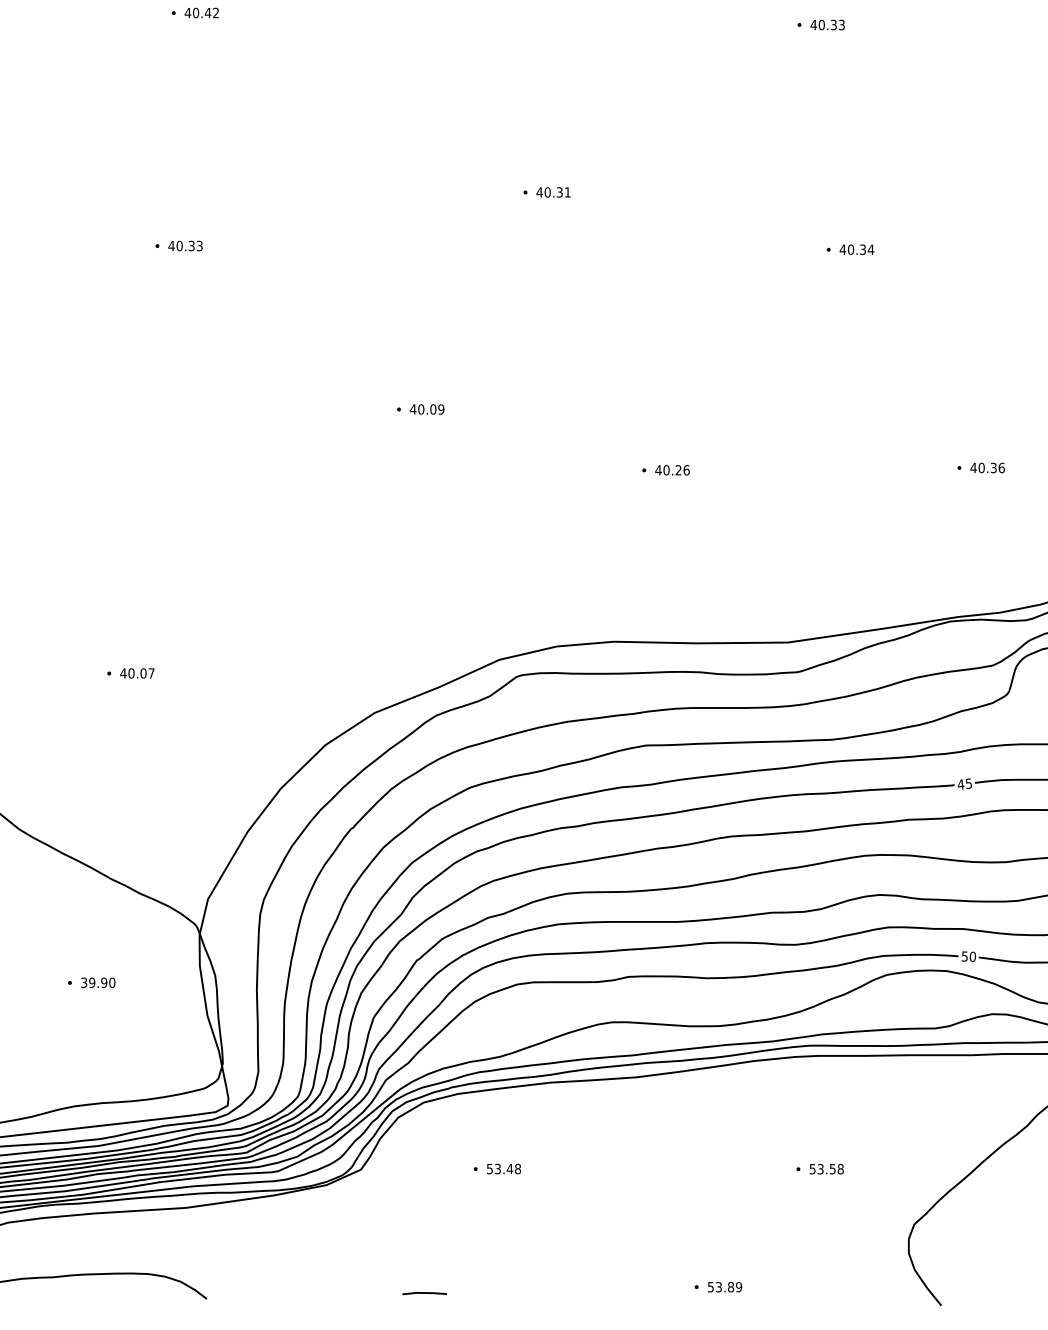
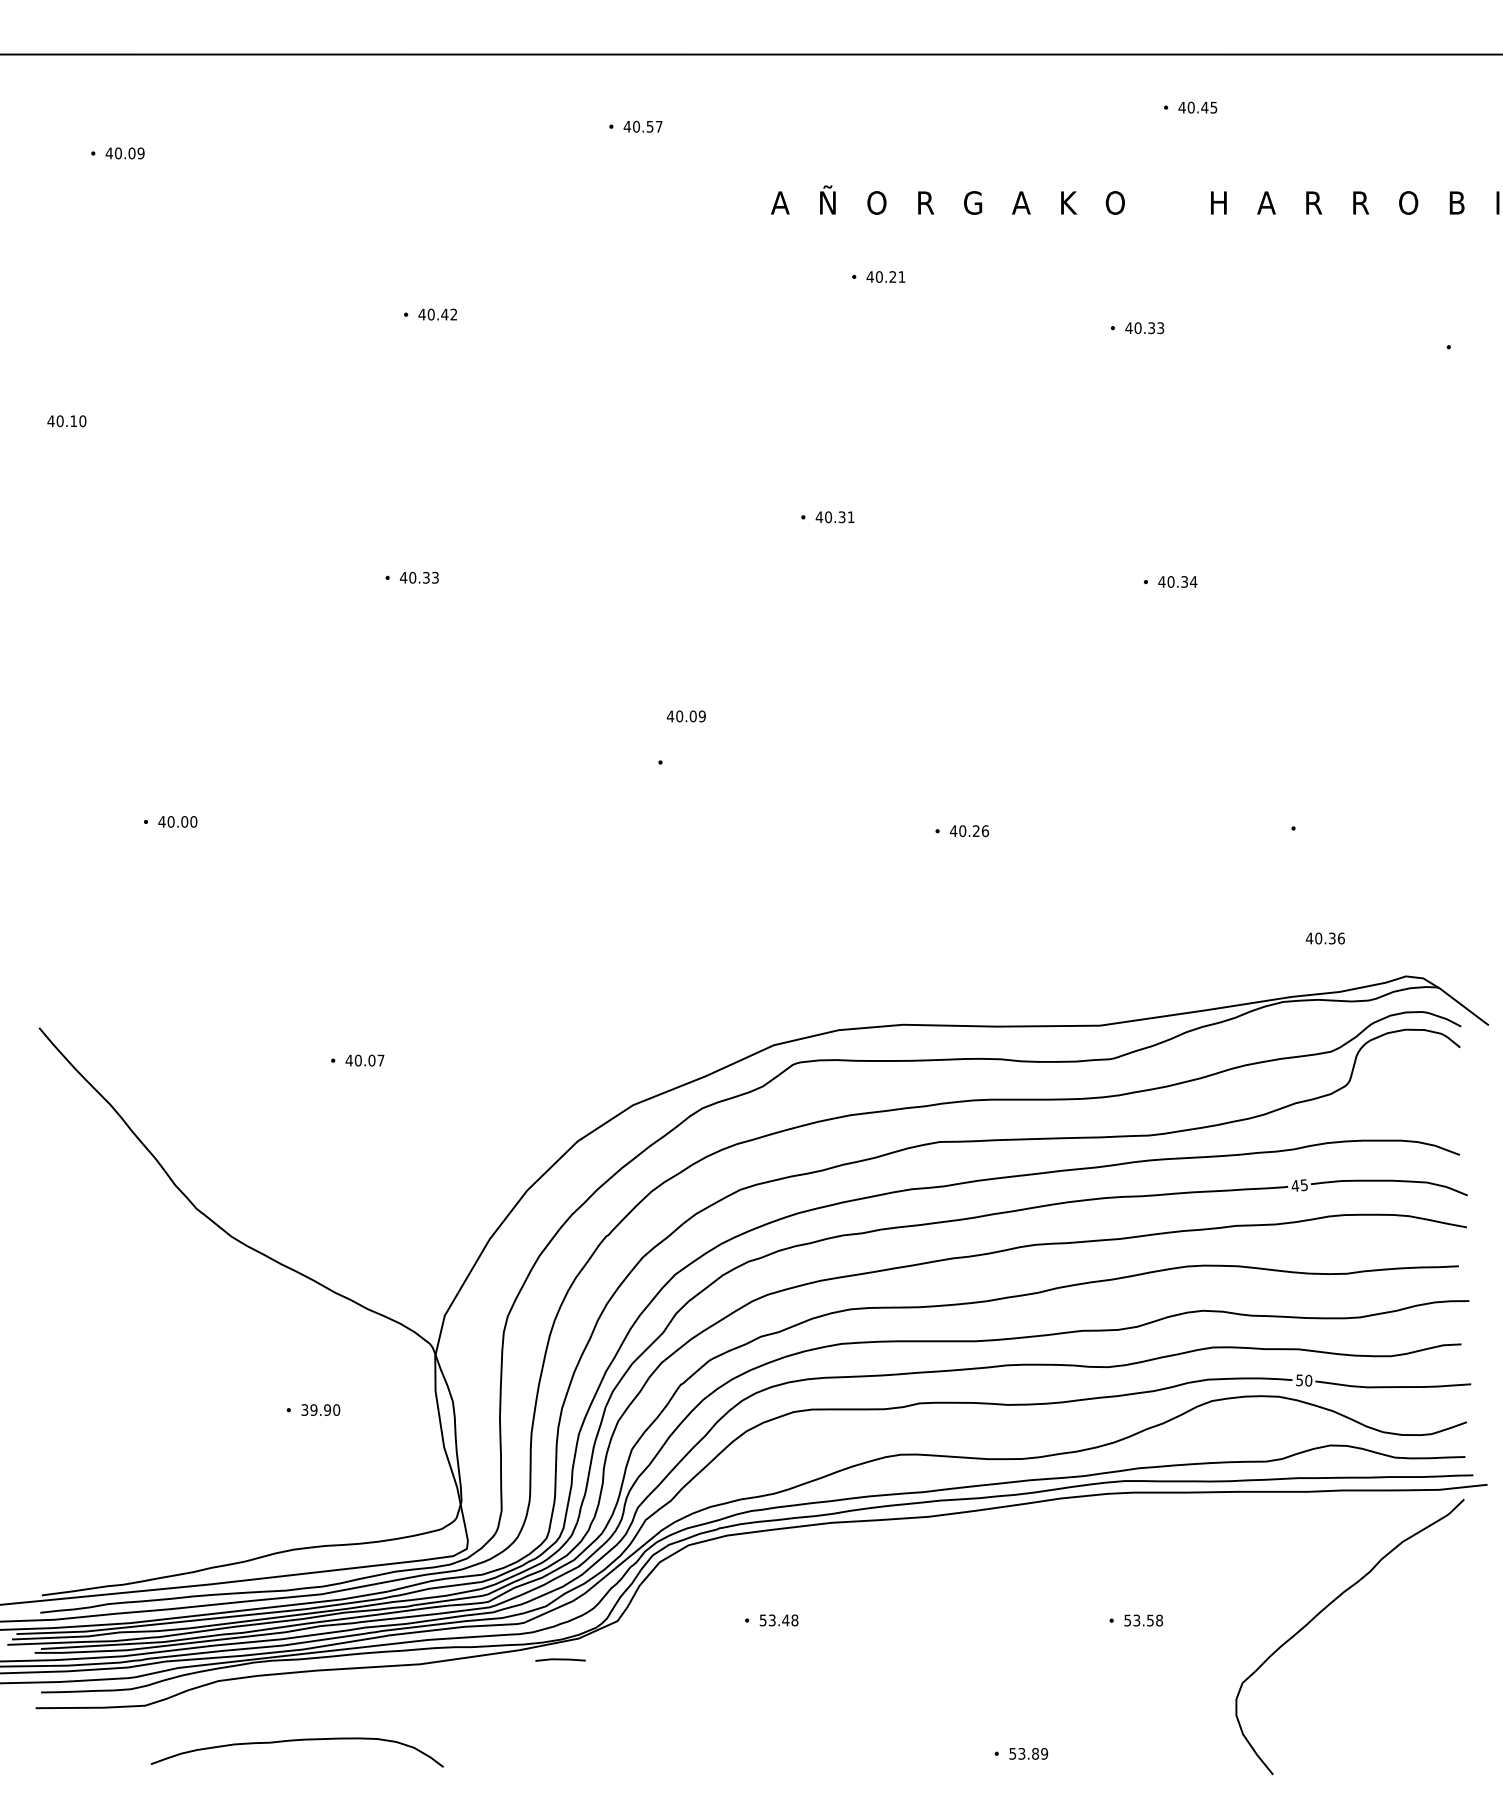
text: (426, 409) -> (685, 716), moved
text: (986, 467) -> (1324, 938), moved
line: (424, 1293) -> (560, 1659), moved

